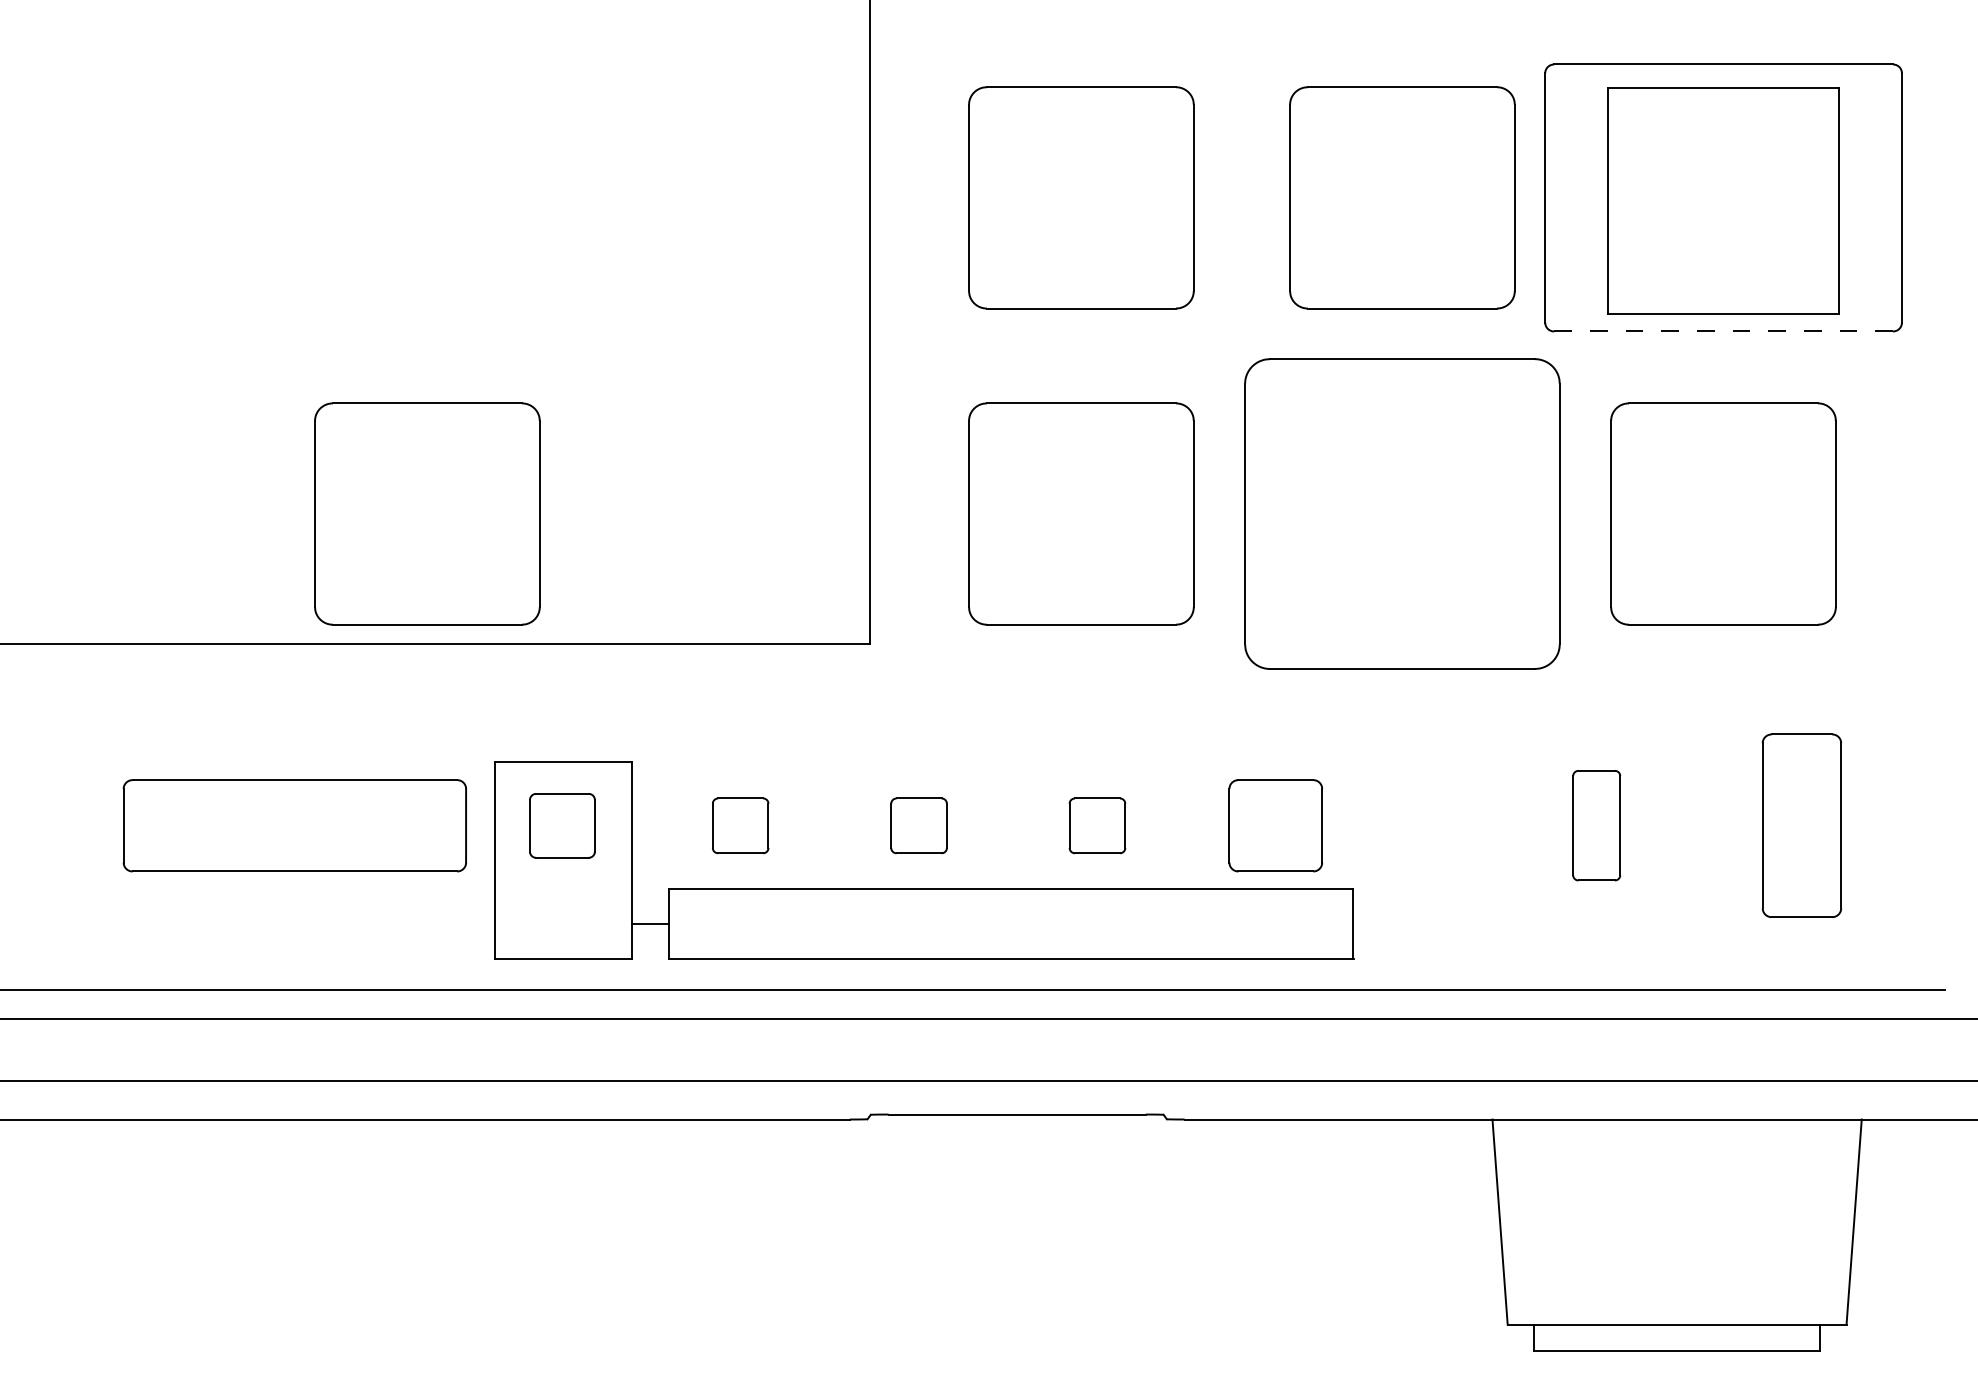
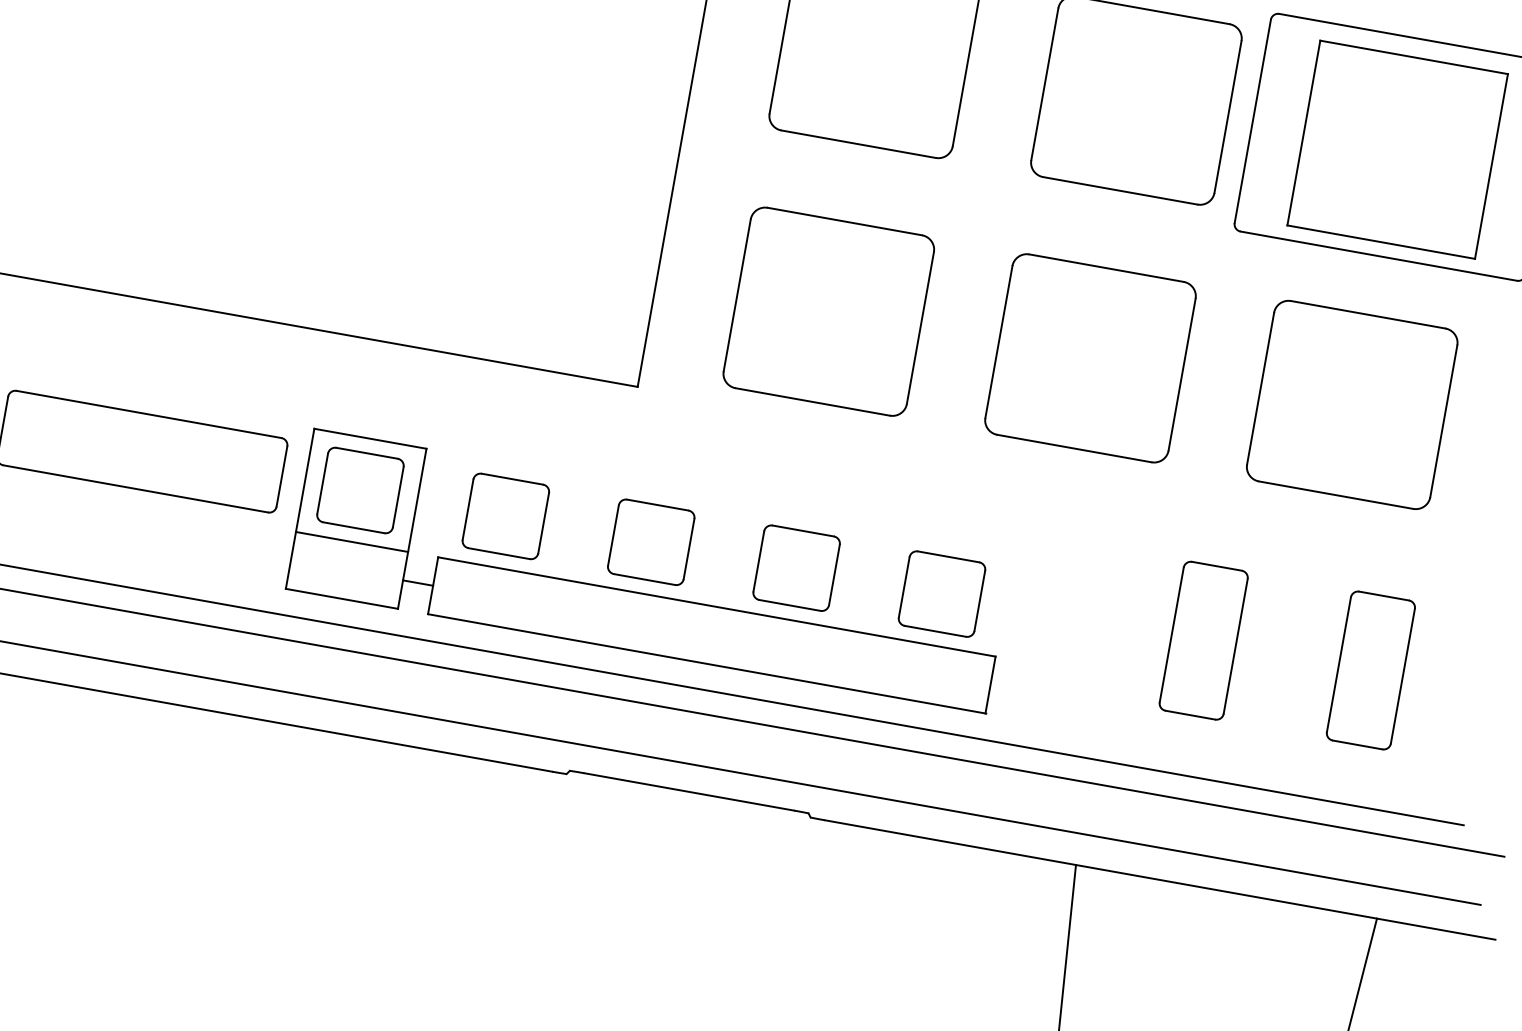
line: (1723, 331) -> (1378, 256), dashed -> solid
part: (427, 513) -> (295, 216), removed
part: (1402, 513) -> (1090, 357), size x0.71
part: (562, 825) -> (360, 490), size x1.43
part: (740, 825) -> (505, 516), size x1.67
part: (918, 825) -> (650, 541), size x1.67
part: (1097, 825) -> (796, 567), size x1.67
part: (1596, 825) -> (1203, 640), size x1.67
line: (563, 888) -> (352, 541), added

